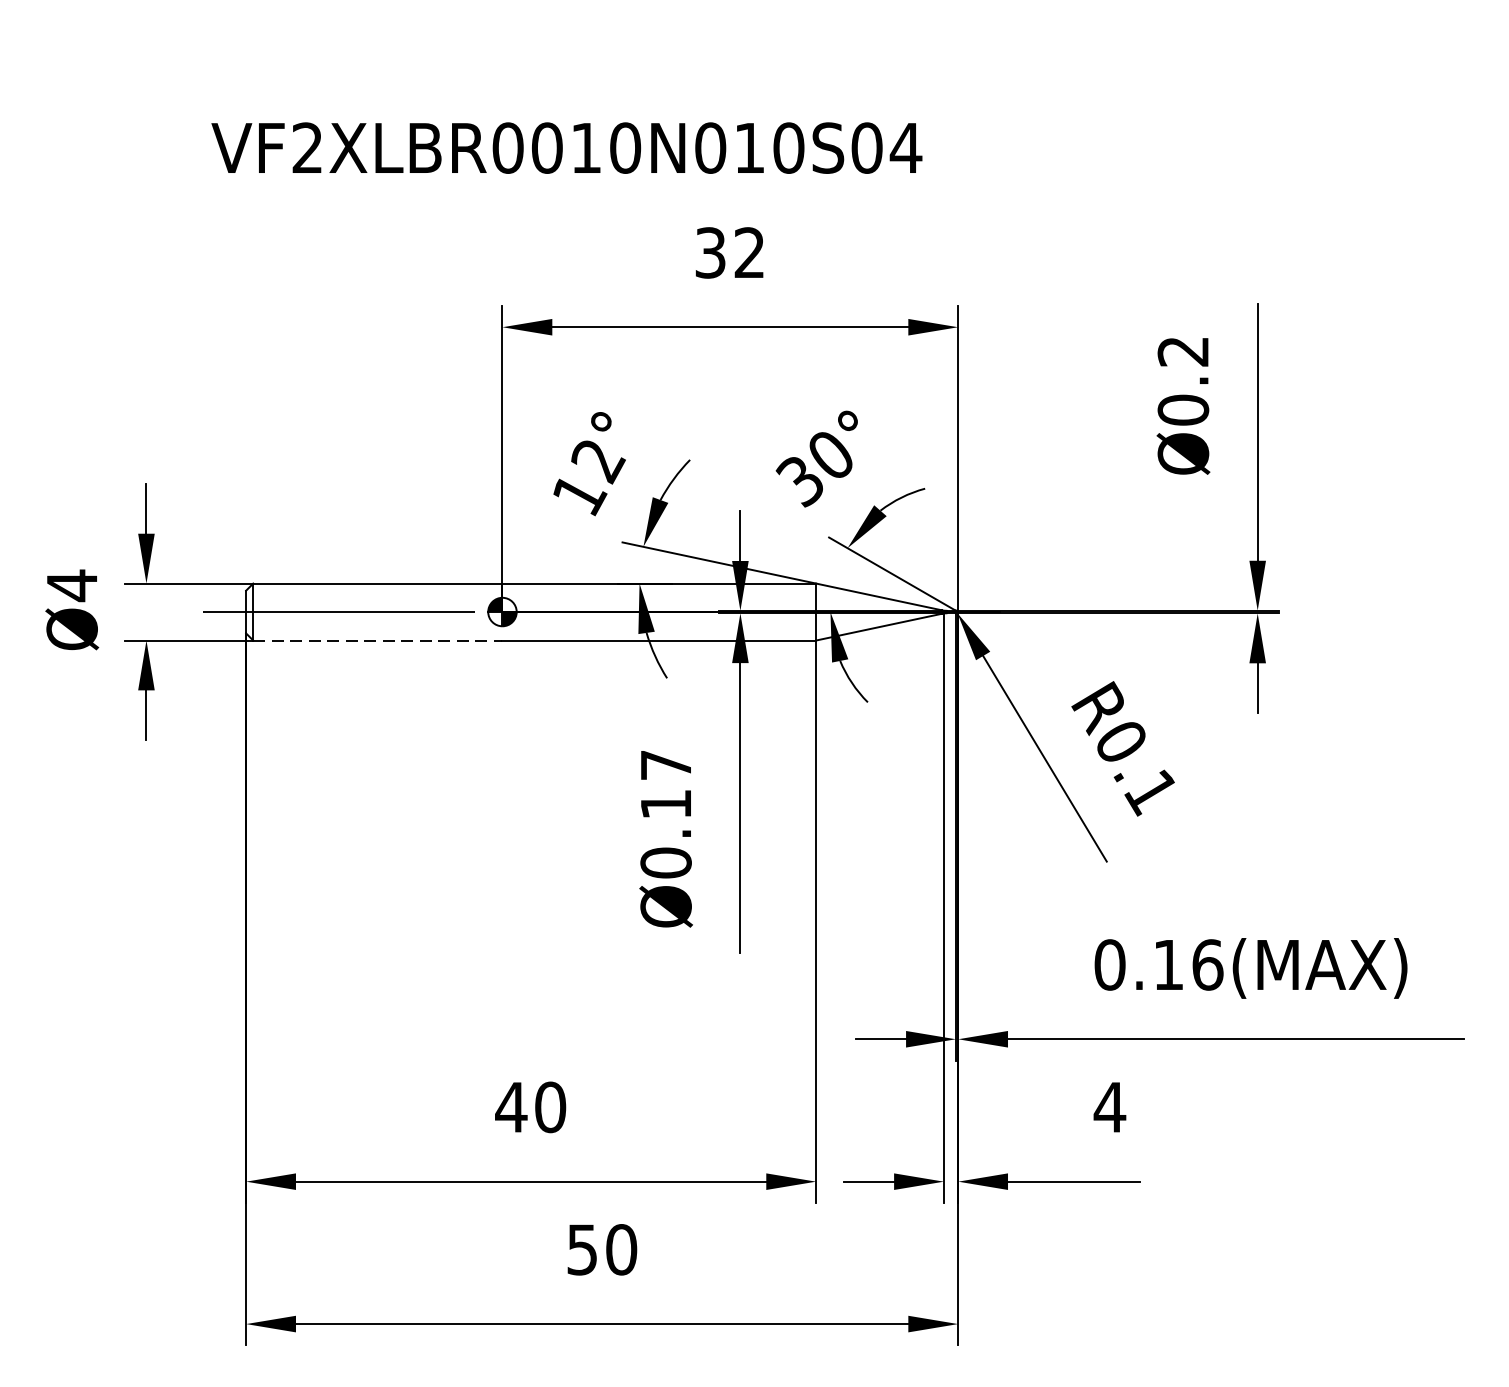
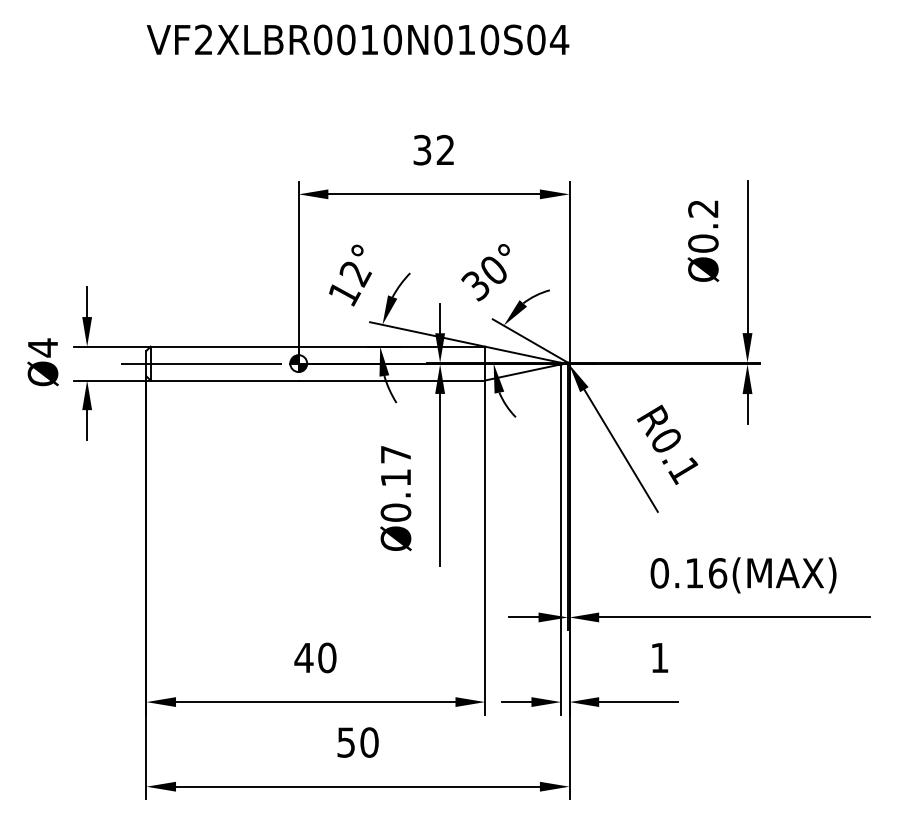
text: (566, 147) -> (357, 39), moved
line: (379, 640) -> (225, 380), dashed -> solid
text: (1109, 1106) -> (659, 657), 4 -> 1

